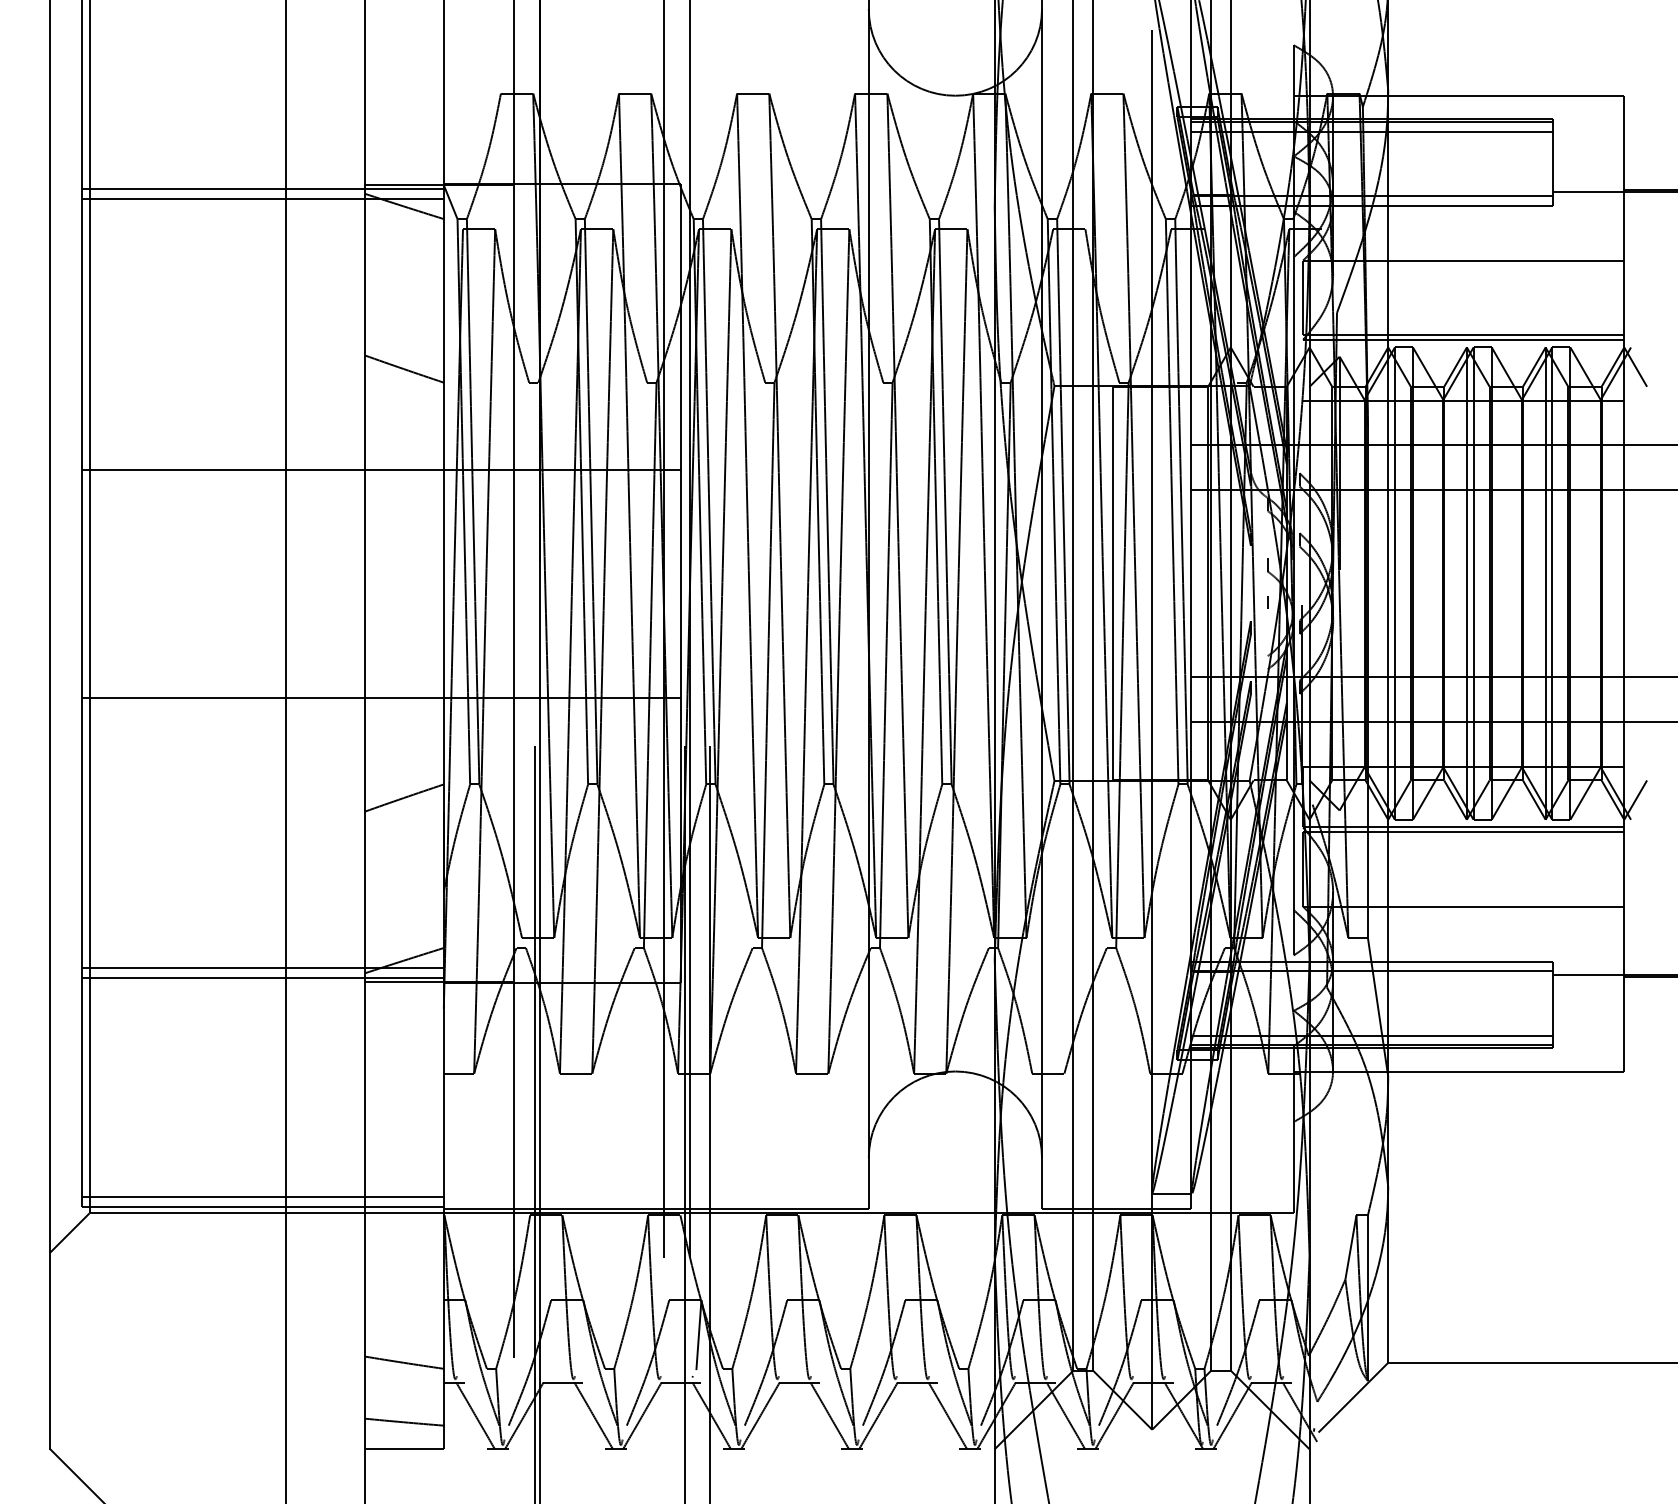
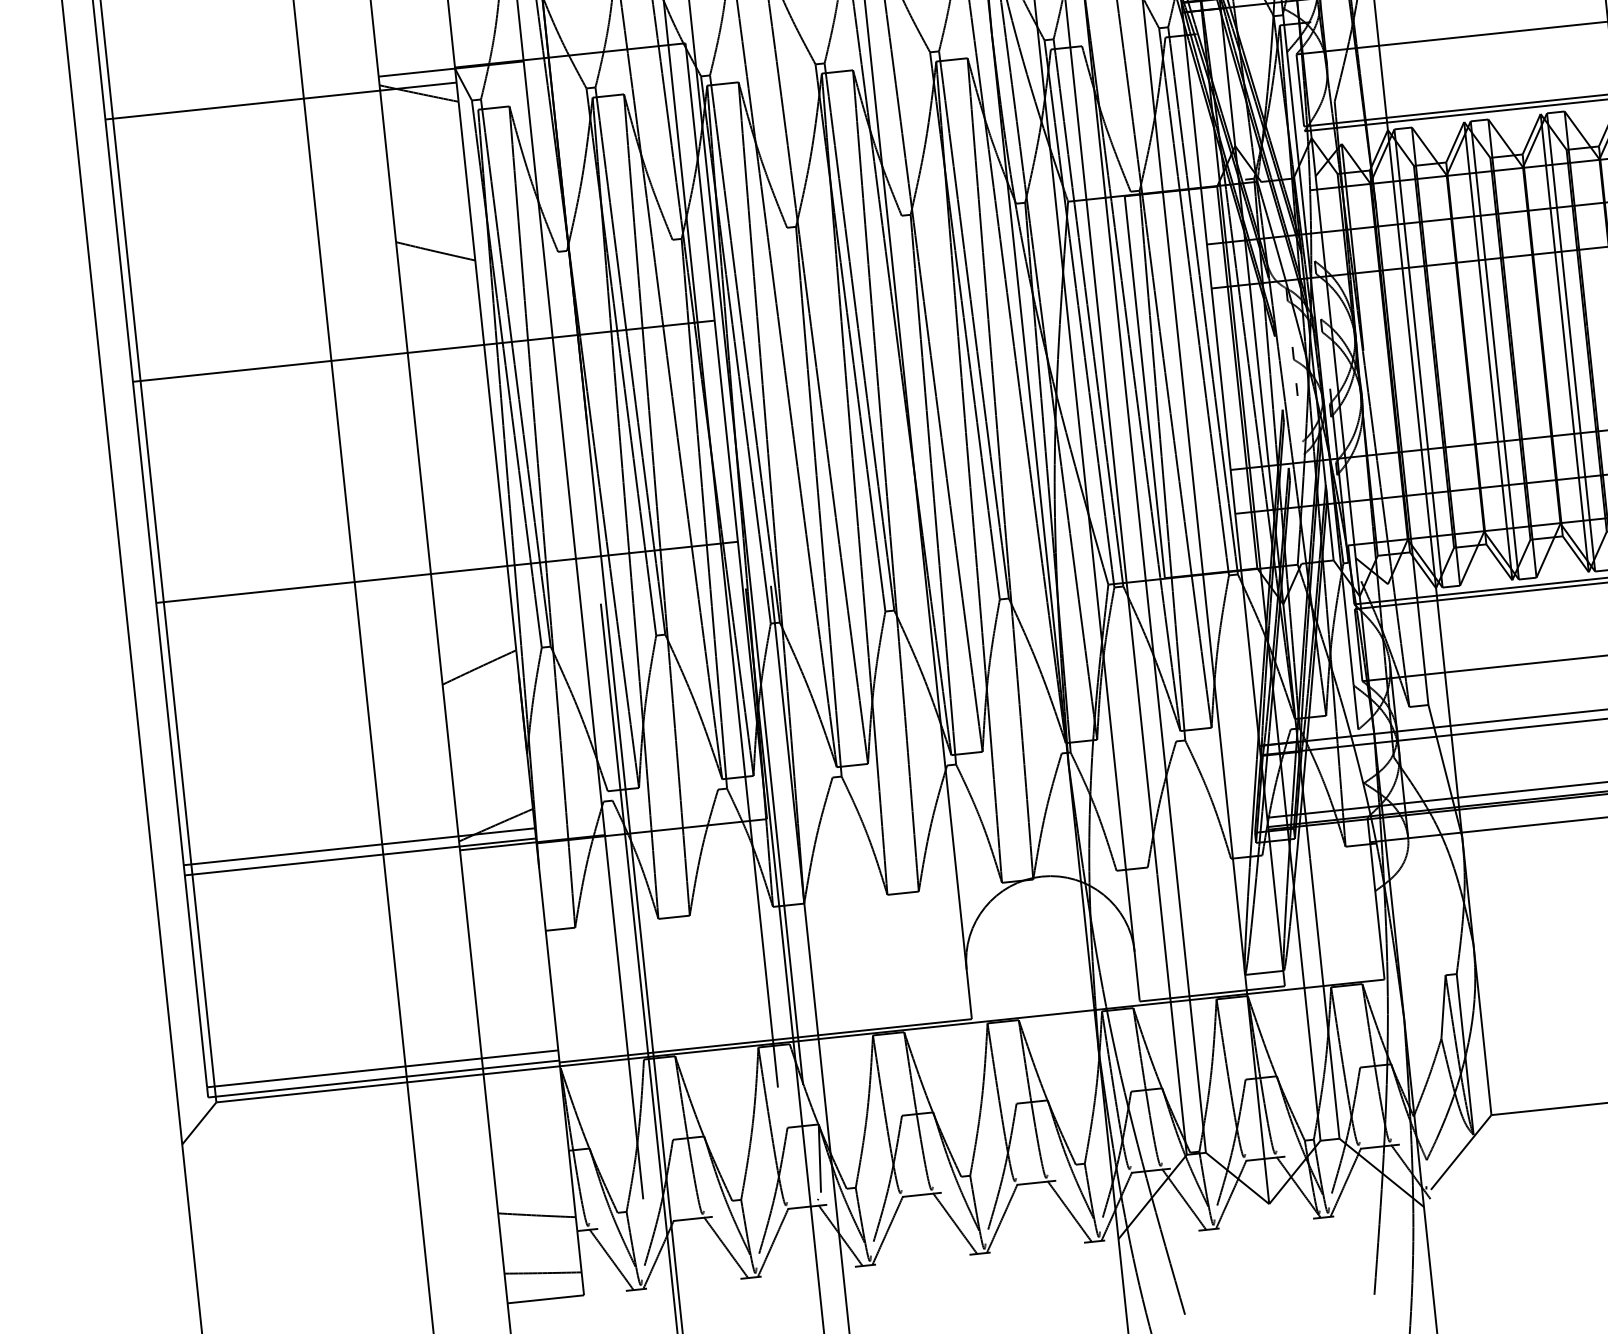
line: (262, 188) -> (279, 90), removed

